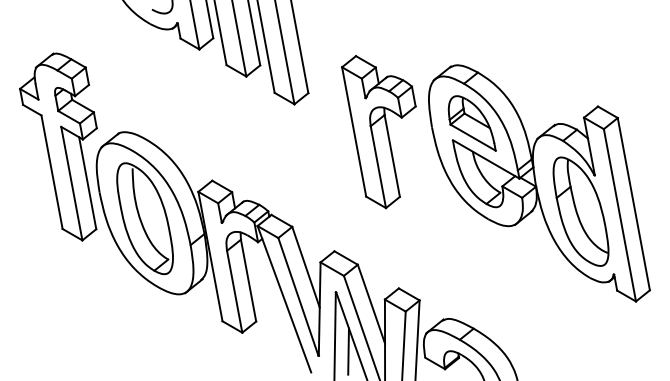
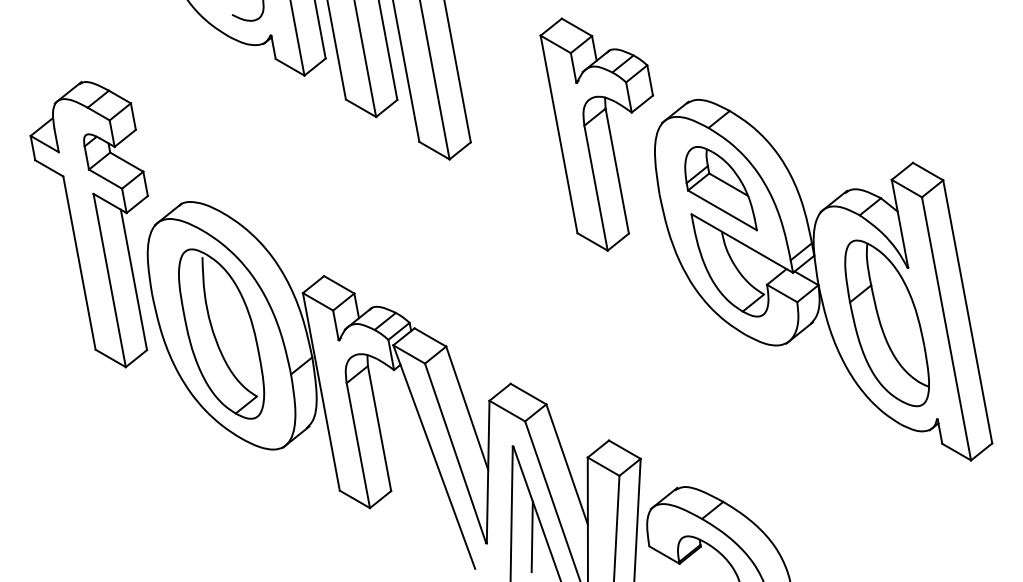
part: (378, 132) -> (596, 135), moved

